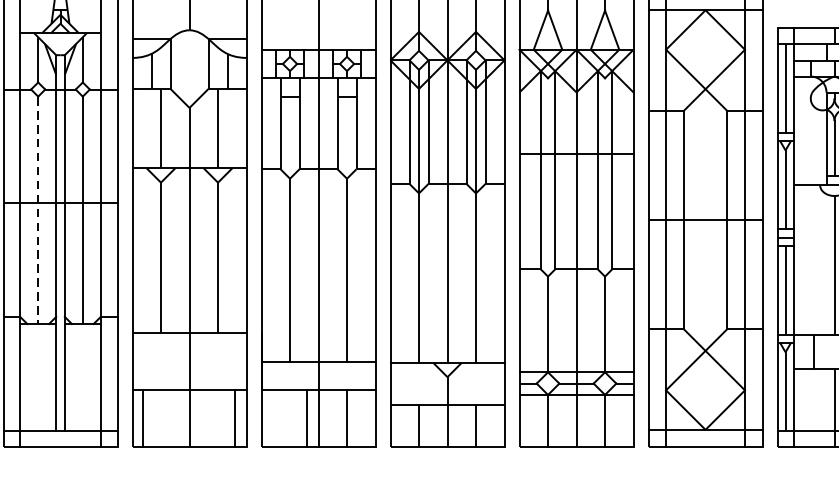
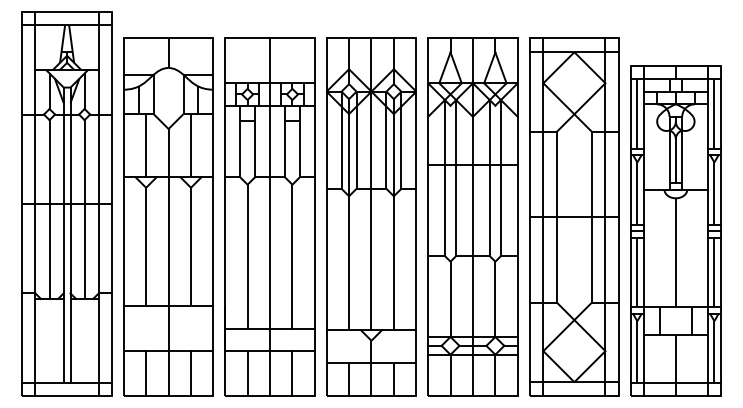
line: (38, 211) -> (49, 210), dashed -> solid
line: (143, 418) -> (146, 373), moved
line: (235, 418) -> (191, 373), moved
line: (306, 418) -> (247, 373), moved

